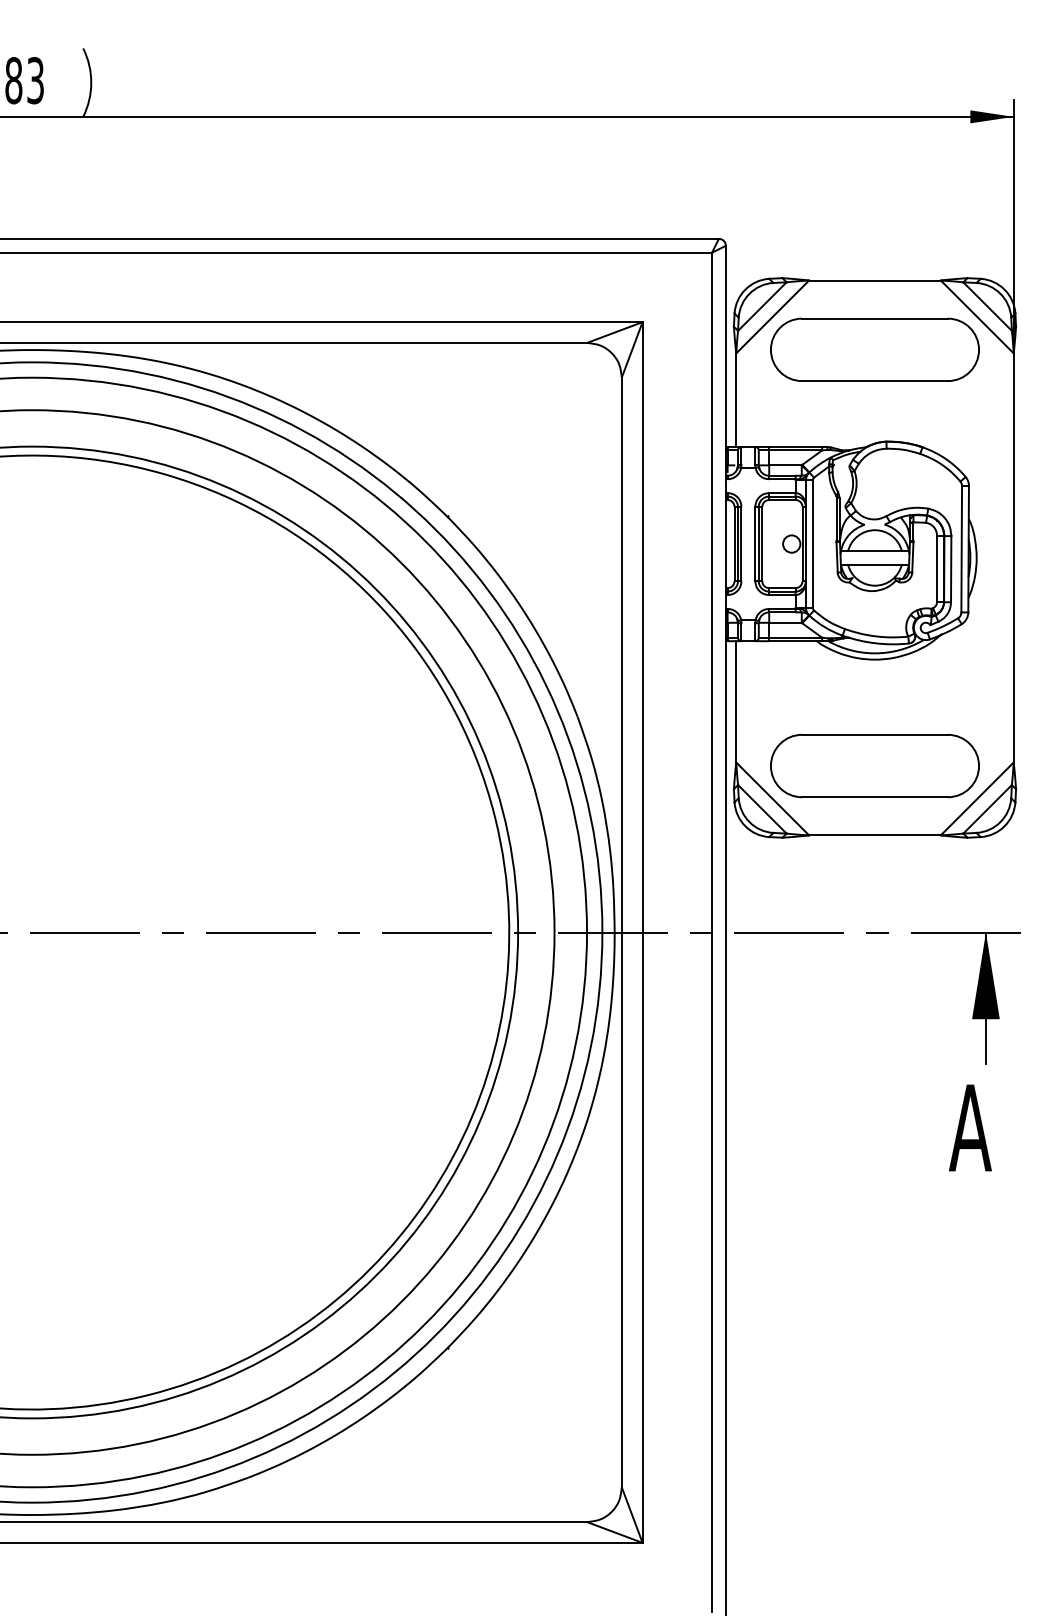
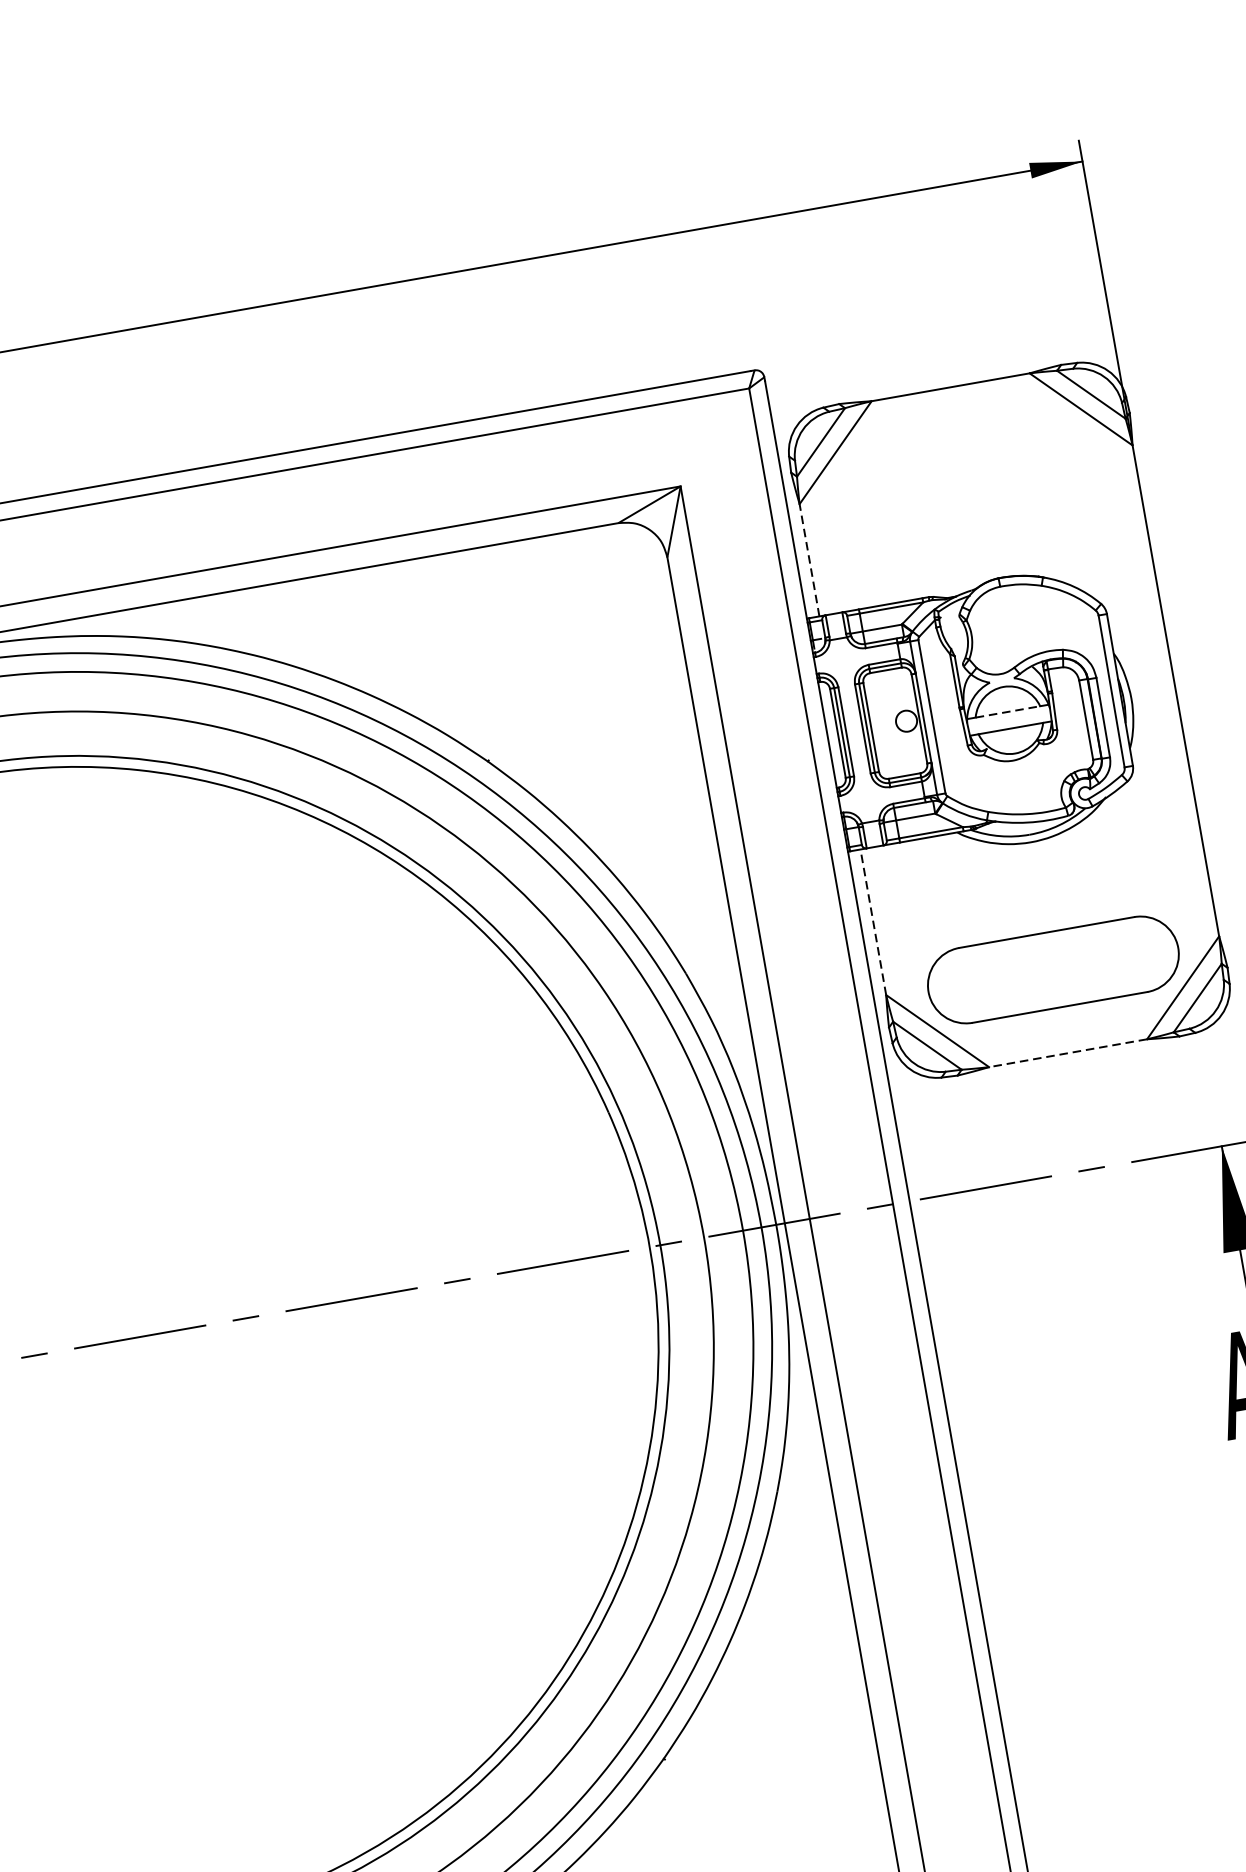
part: (874, 349) -> (964, 470), removed
line: (736, 400) -> (809, 560), solid -> dashed
line: (874, 551) -> (1007, 712), solid -> dashed
line: (736, 701) -> (873, 921), solid -> dashed
line: (874, 835) -> (1067, 1053), solid -> dashed

